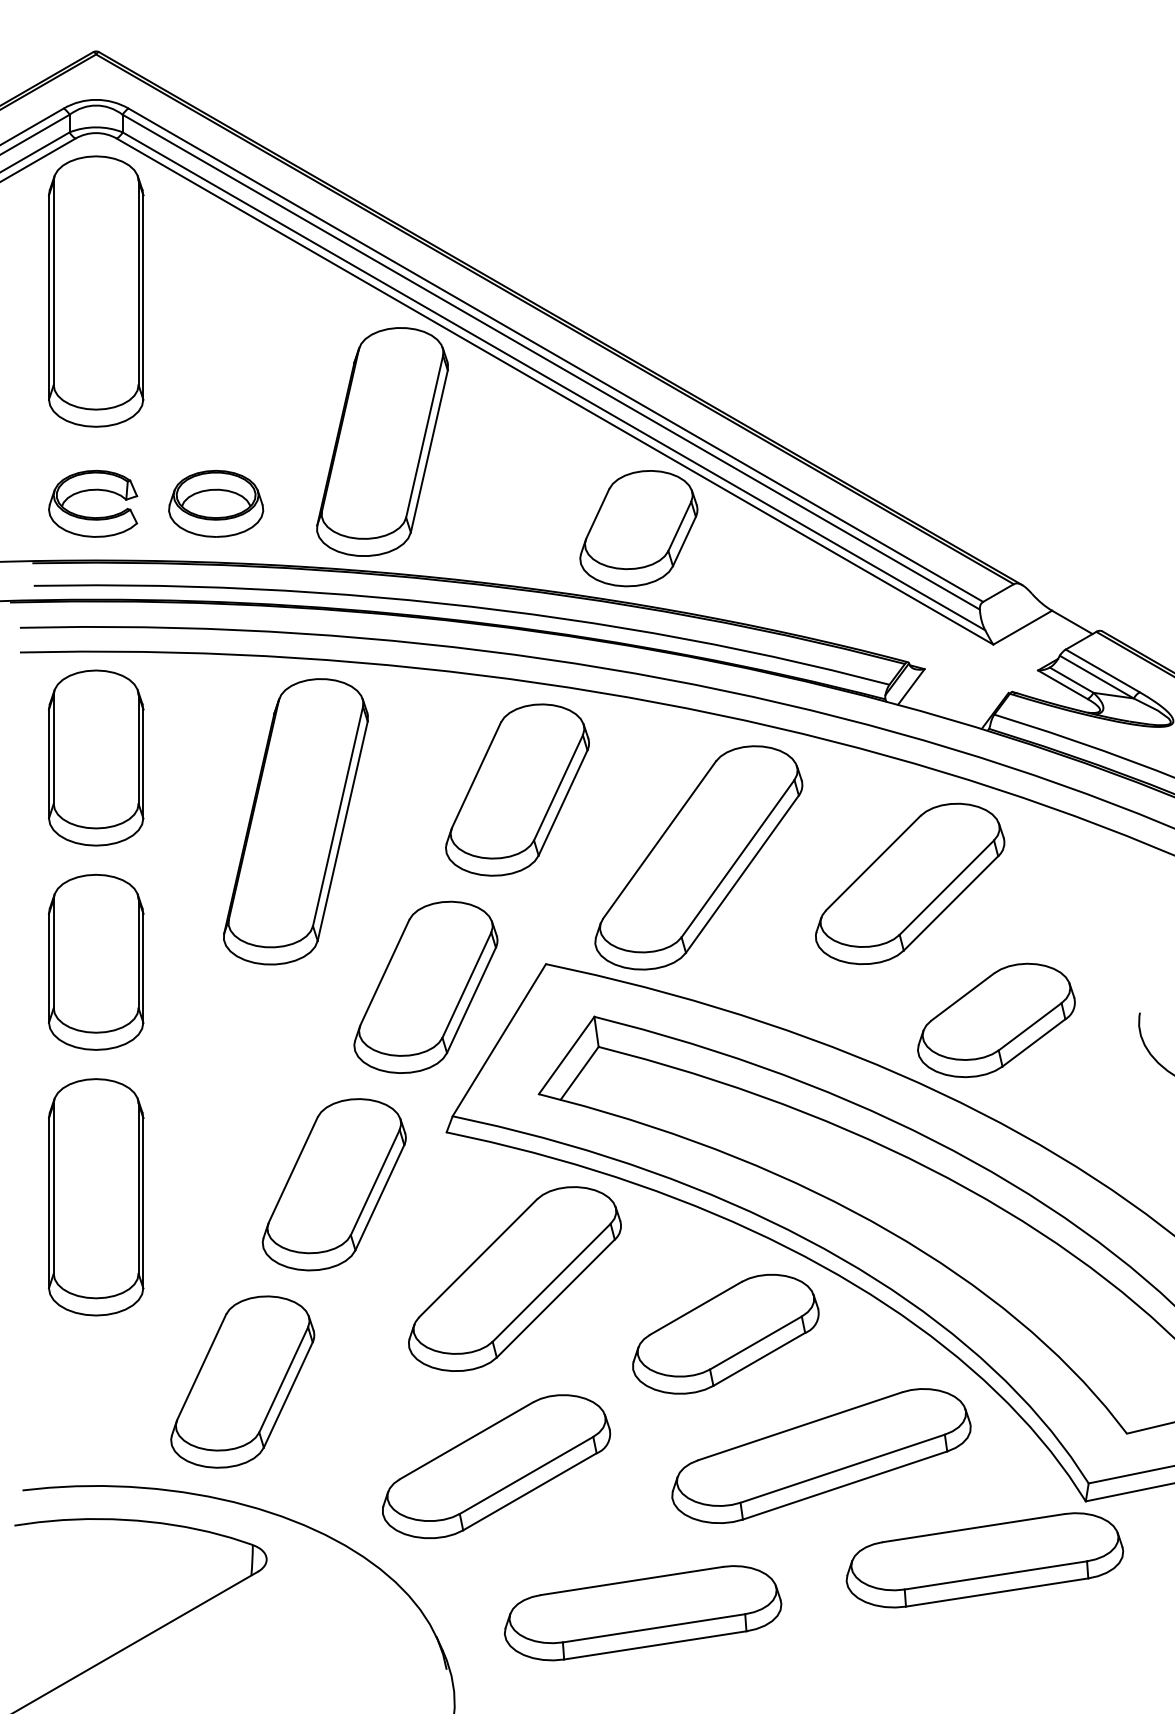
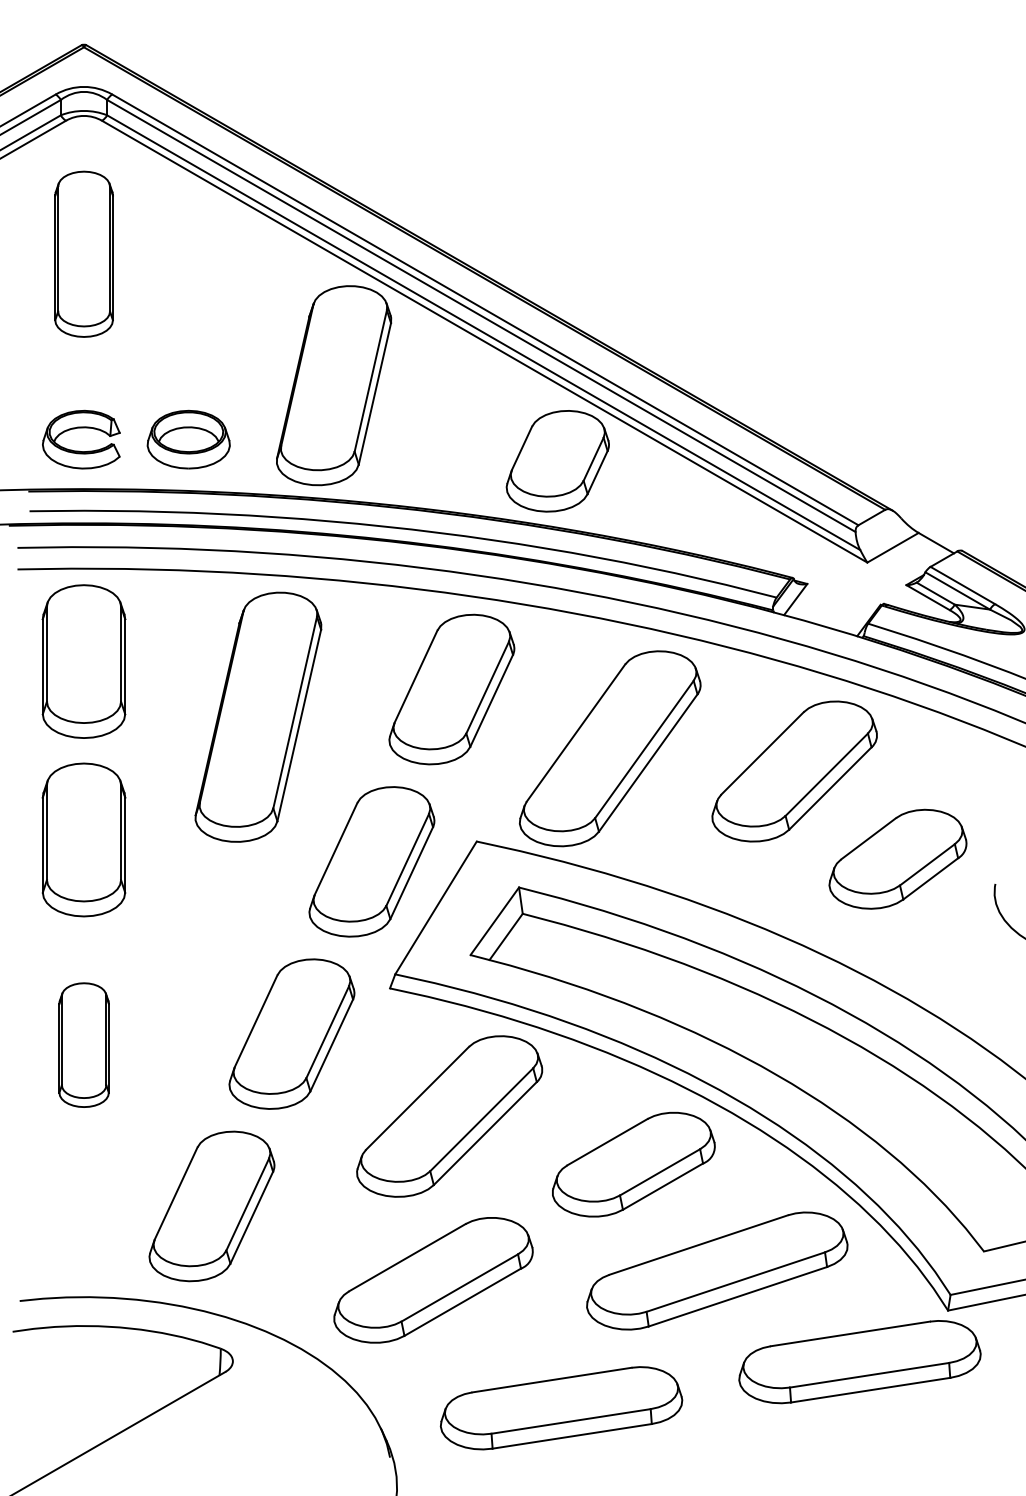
part: (96, 291) -> (84, 254), size x0.7
part: (996, 1020) -> (898, 859), moved
part: (96, 1197) -> (84, 1045), size x0.6

